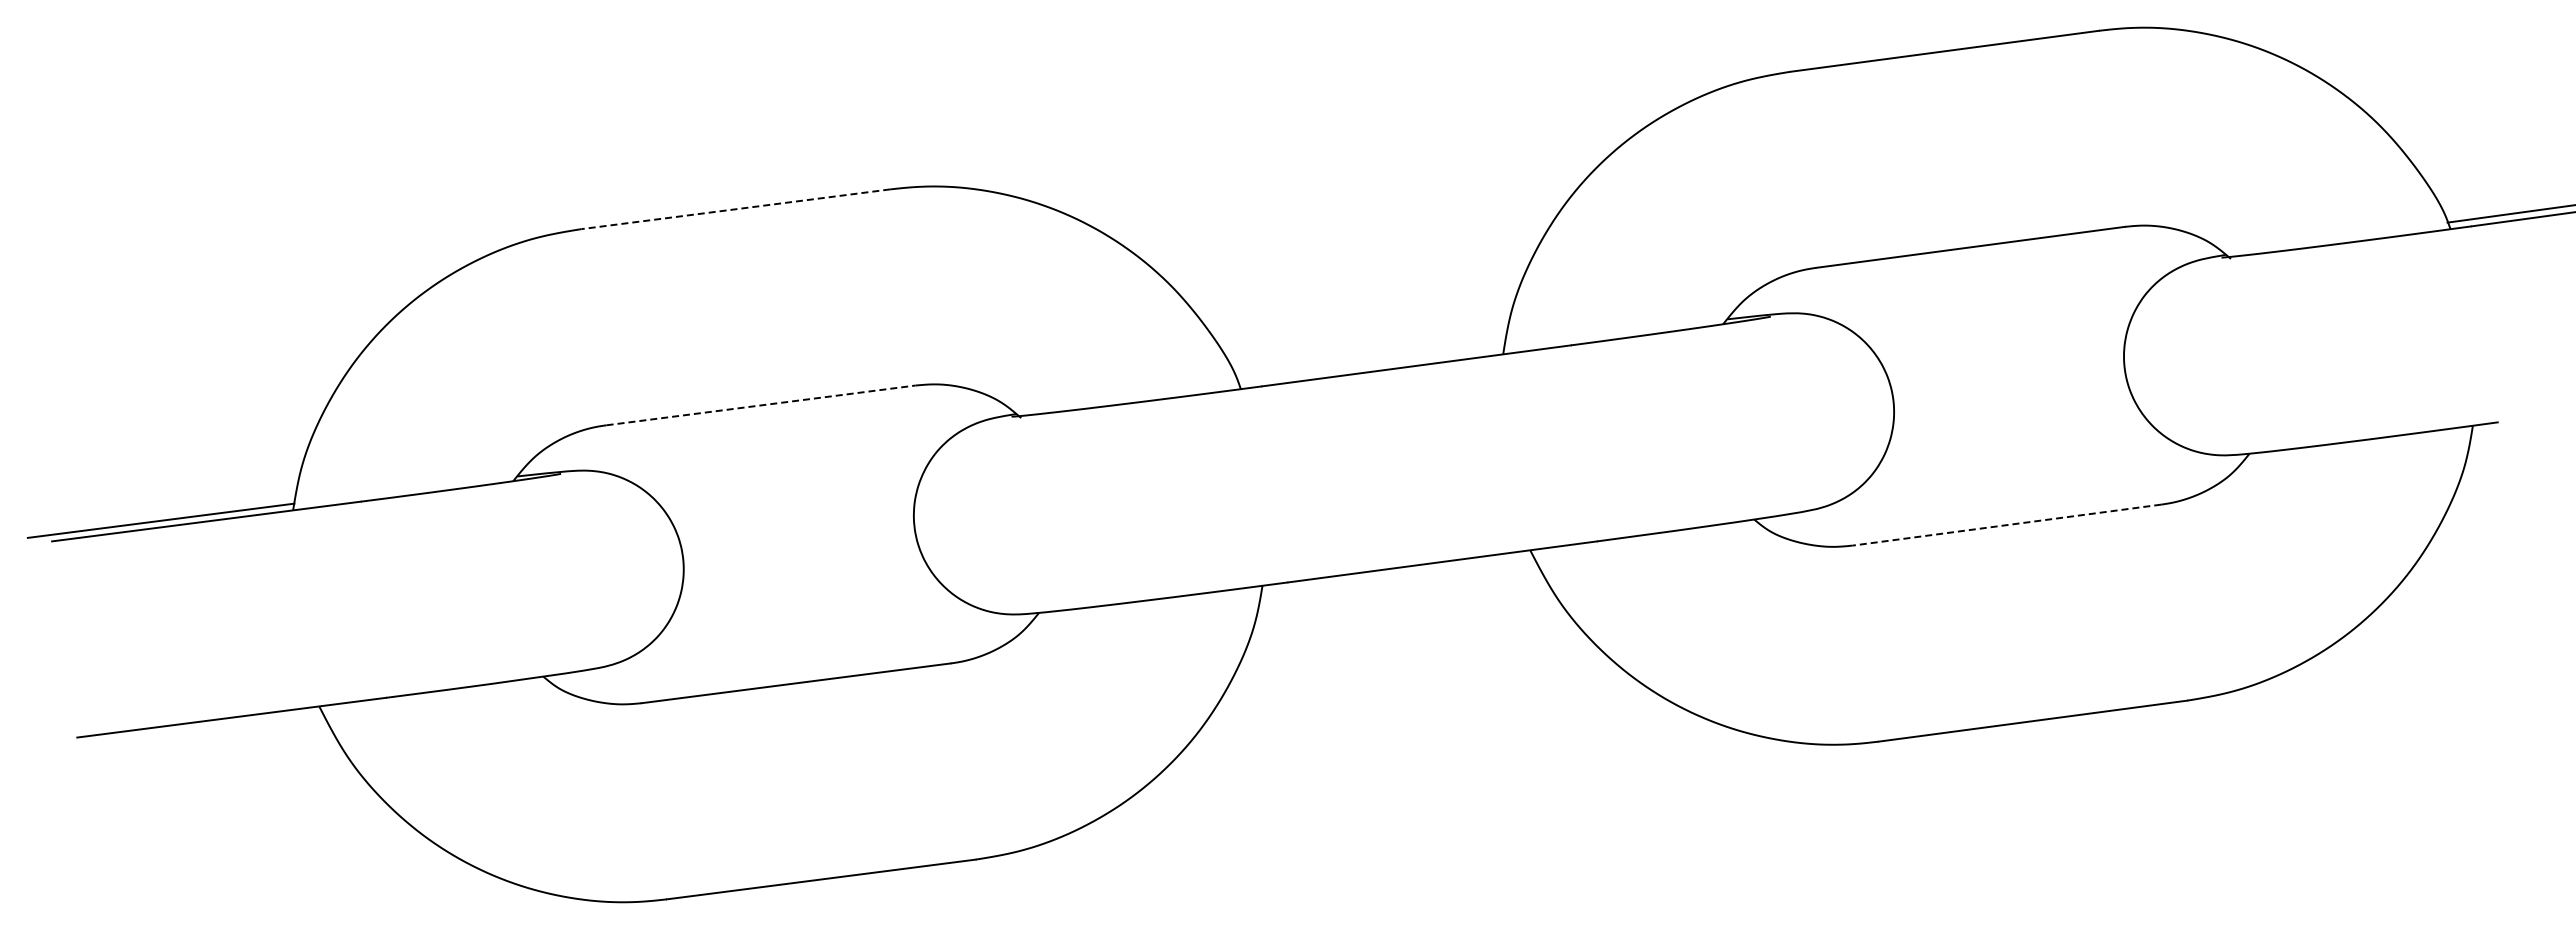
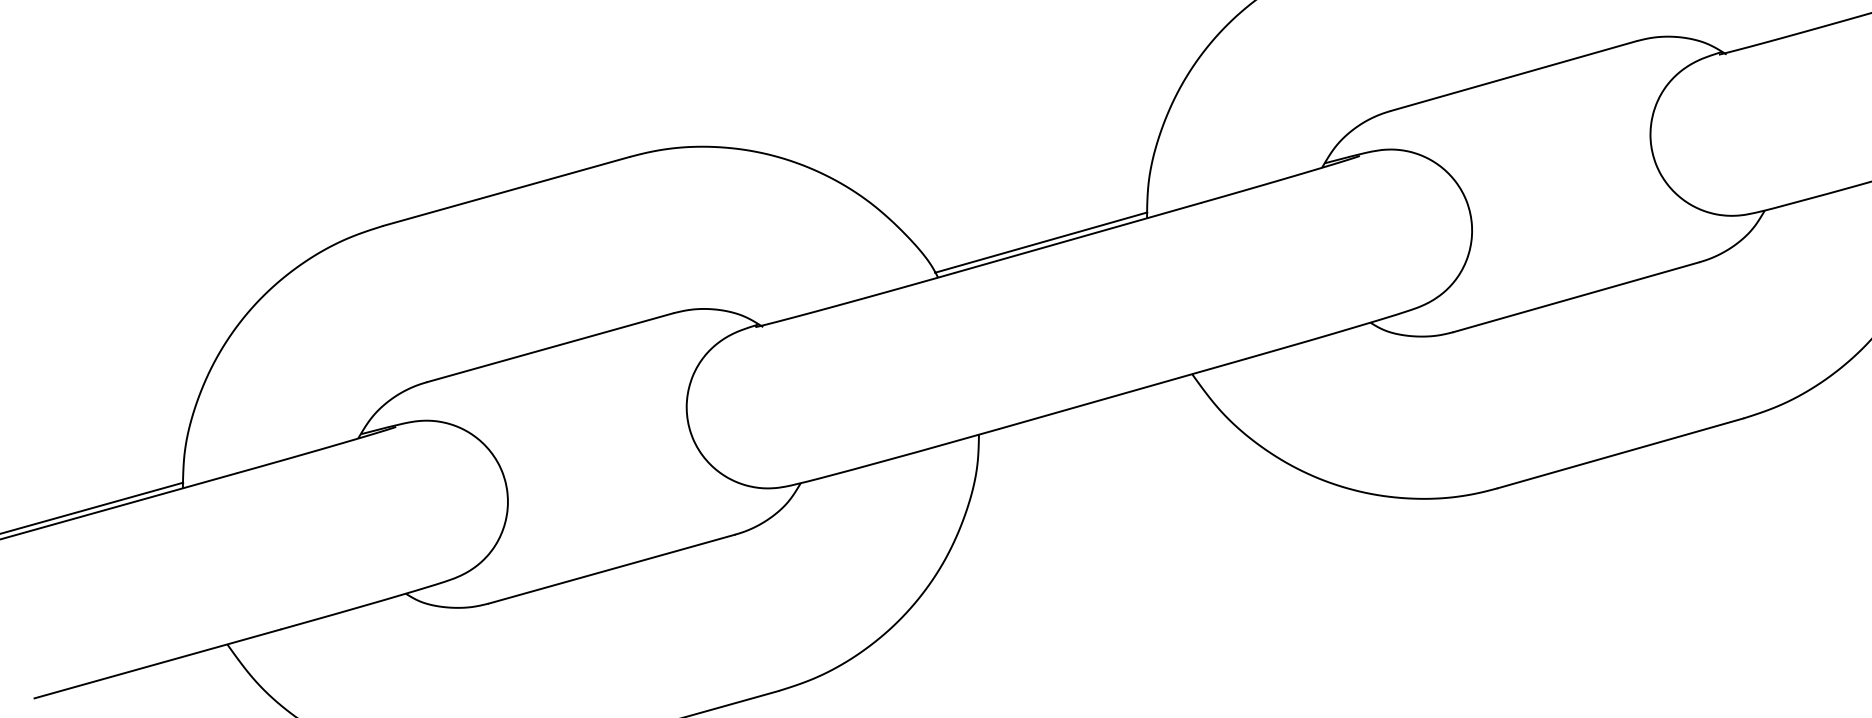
line: (735, 209) -> (506, 191), dashed -> solid
line: (1371, 364) -> (1041, 242), added
line: (761, 405) -> (550, 347), dashed -> solid
line: (2006, 525) -> (1575, 297), dashed -> solid

